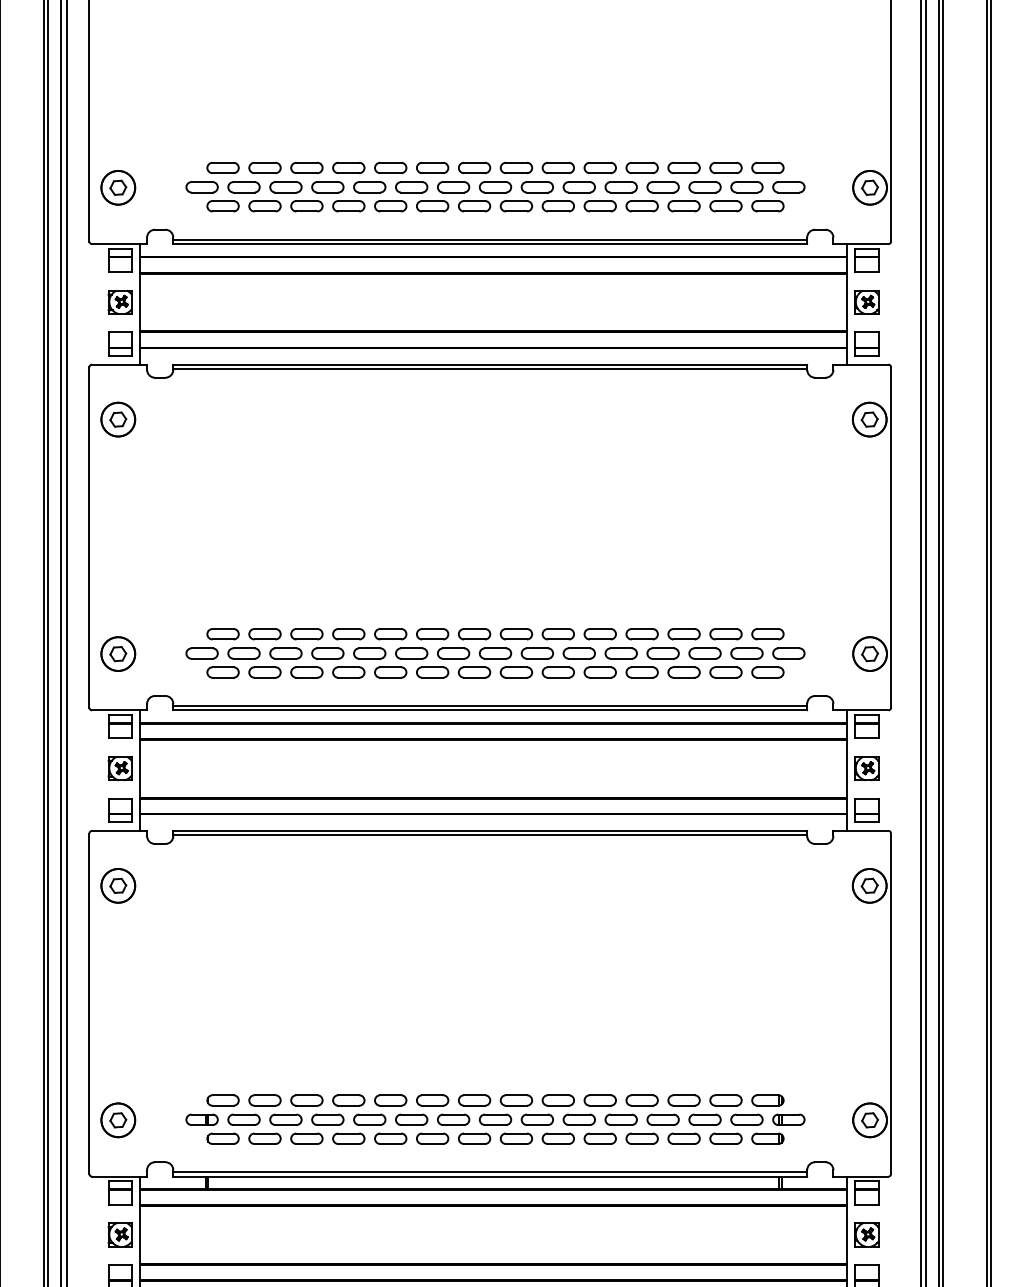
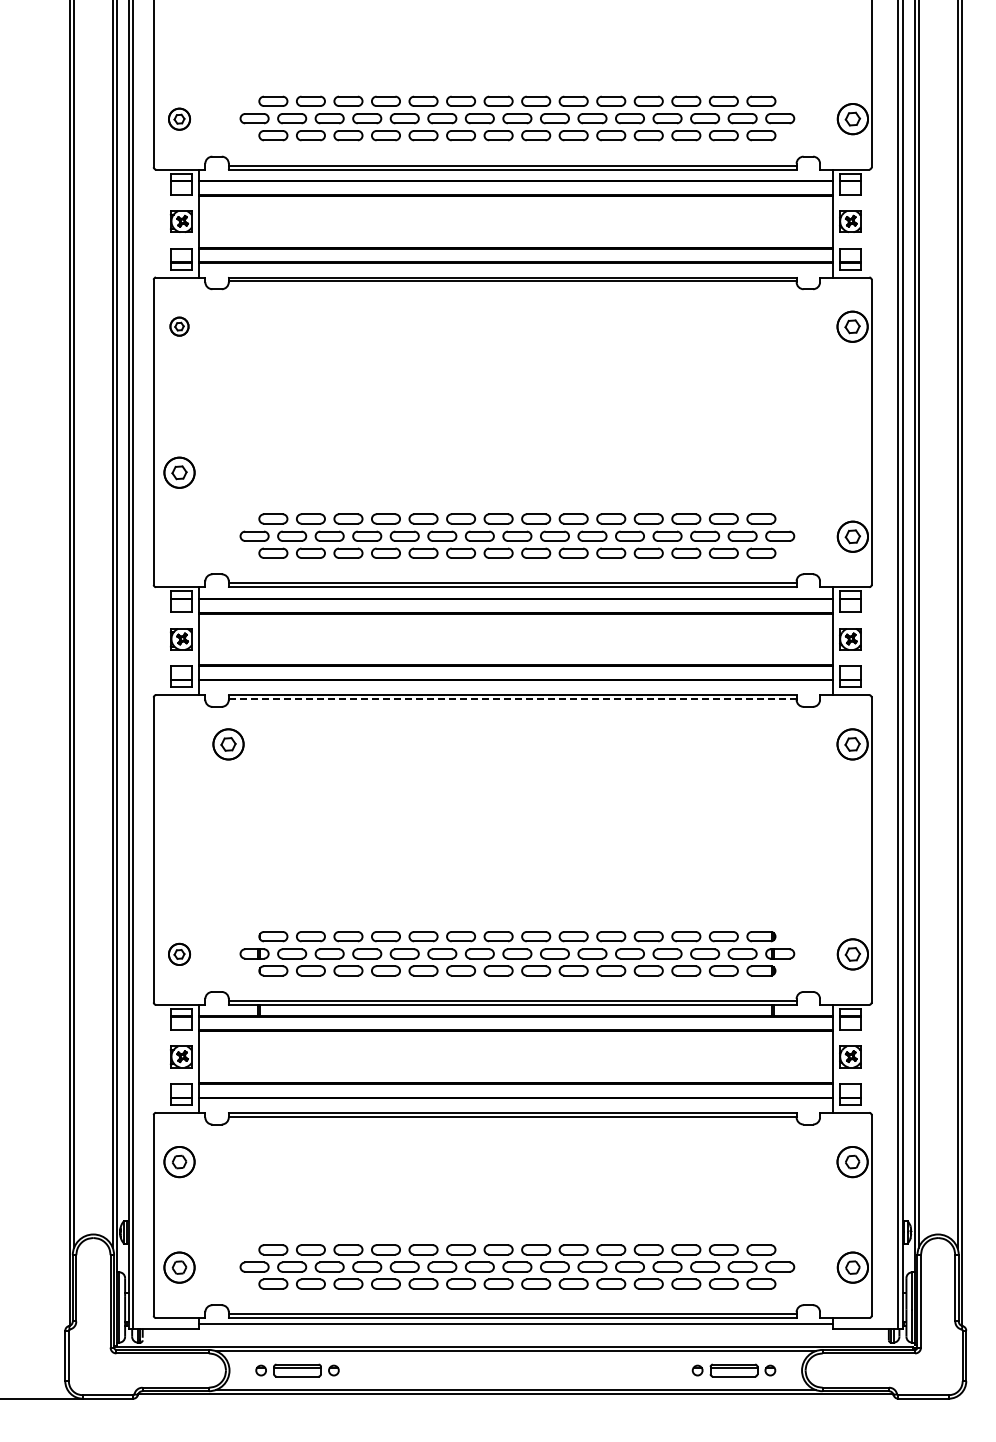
part: (118, 188) -> (179, 119), size x0.7
part: (118, 419) -> (179, 326), size x0.6
part: (118, 653) -> (179, 472), moved
line: (490, 835) -> (512, 699), solid -> dashed
part: (118, 885) -> (228, 744), moved
part: (118, 1120) -> (179, 954), size x0.7

